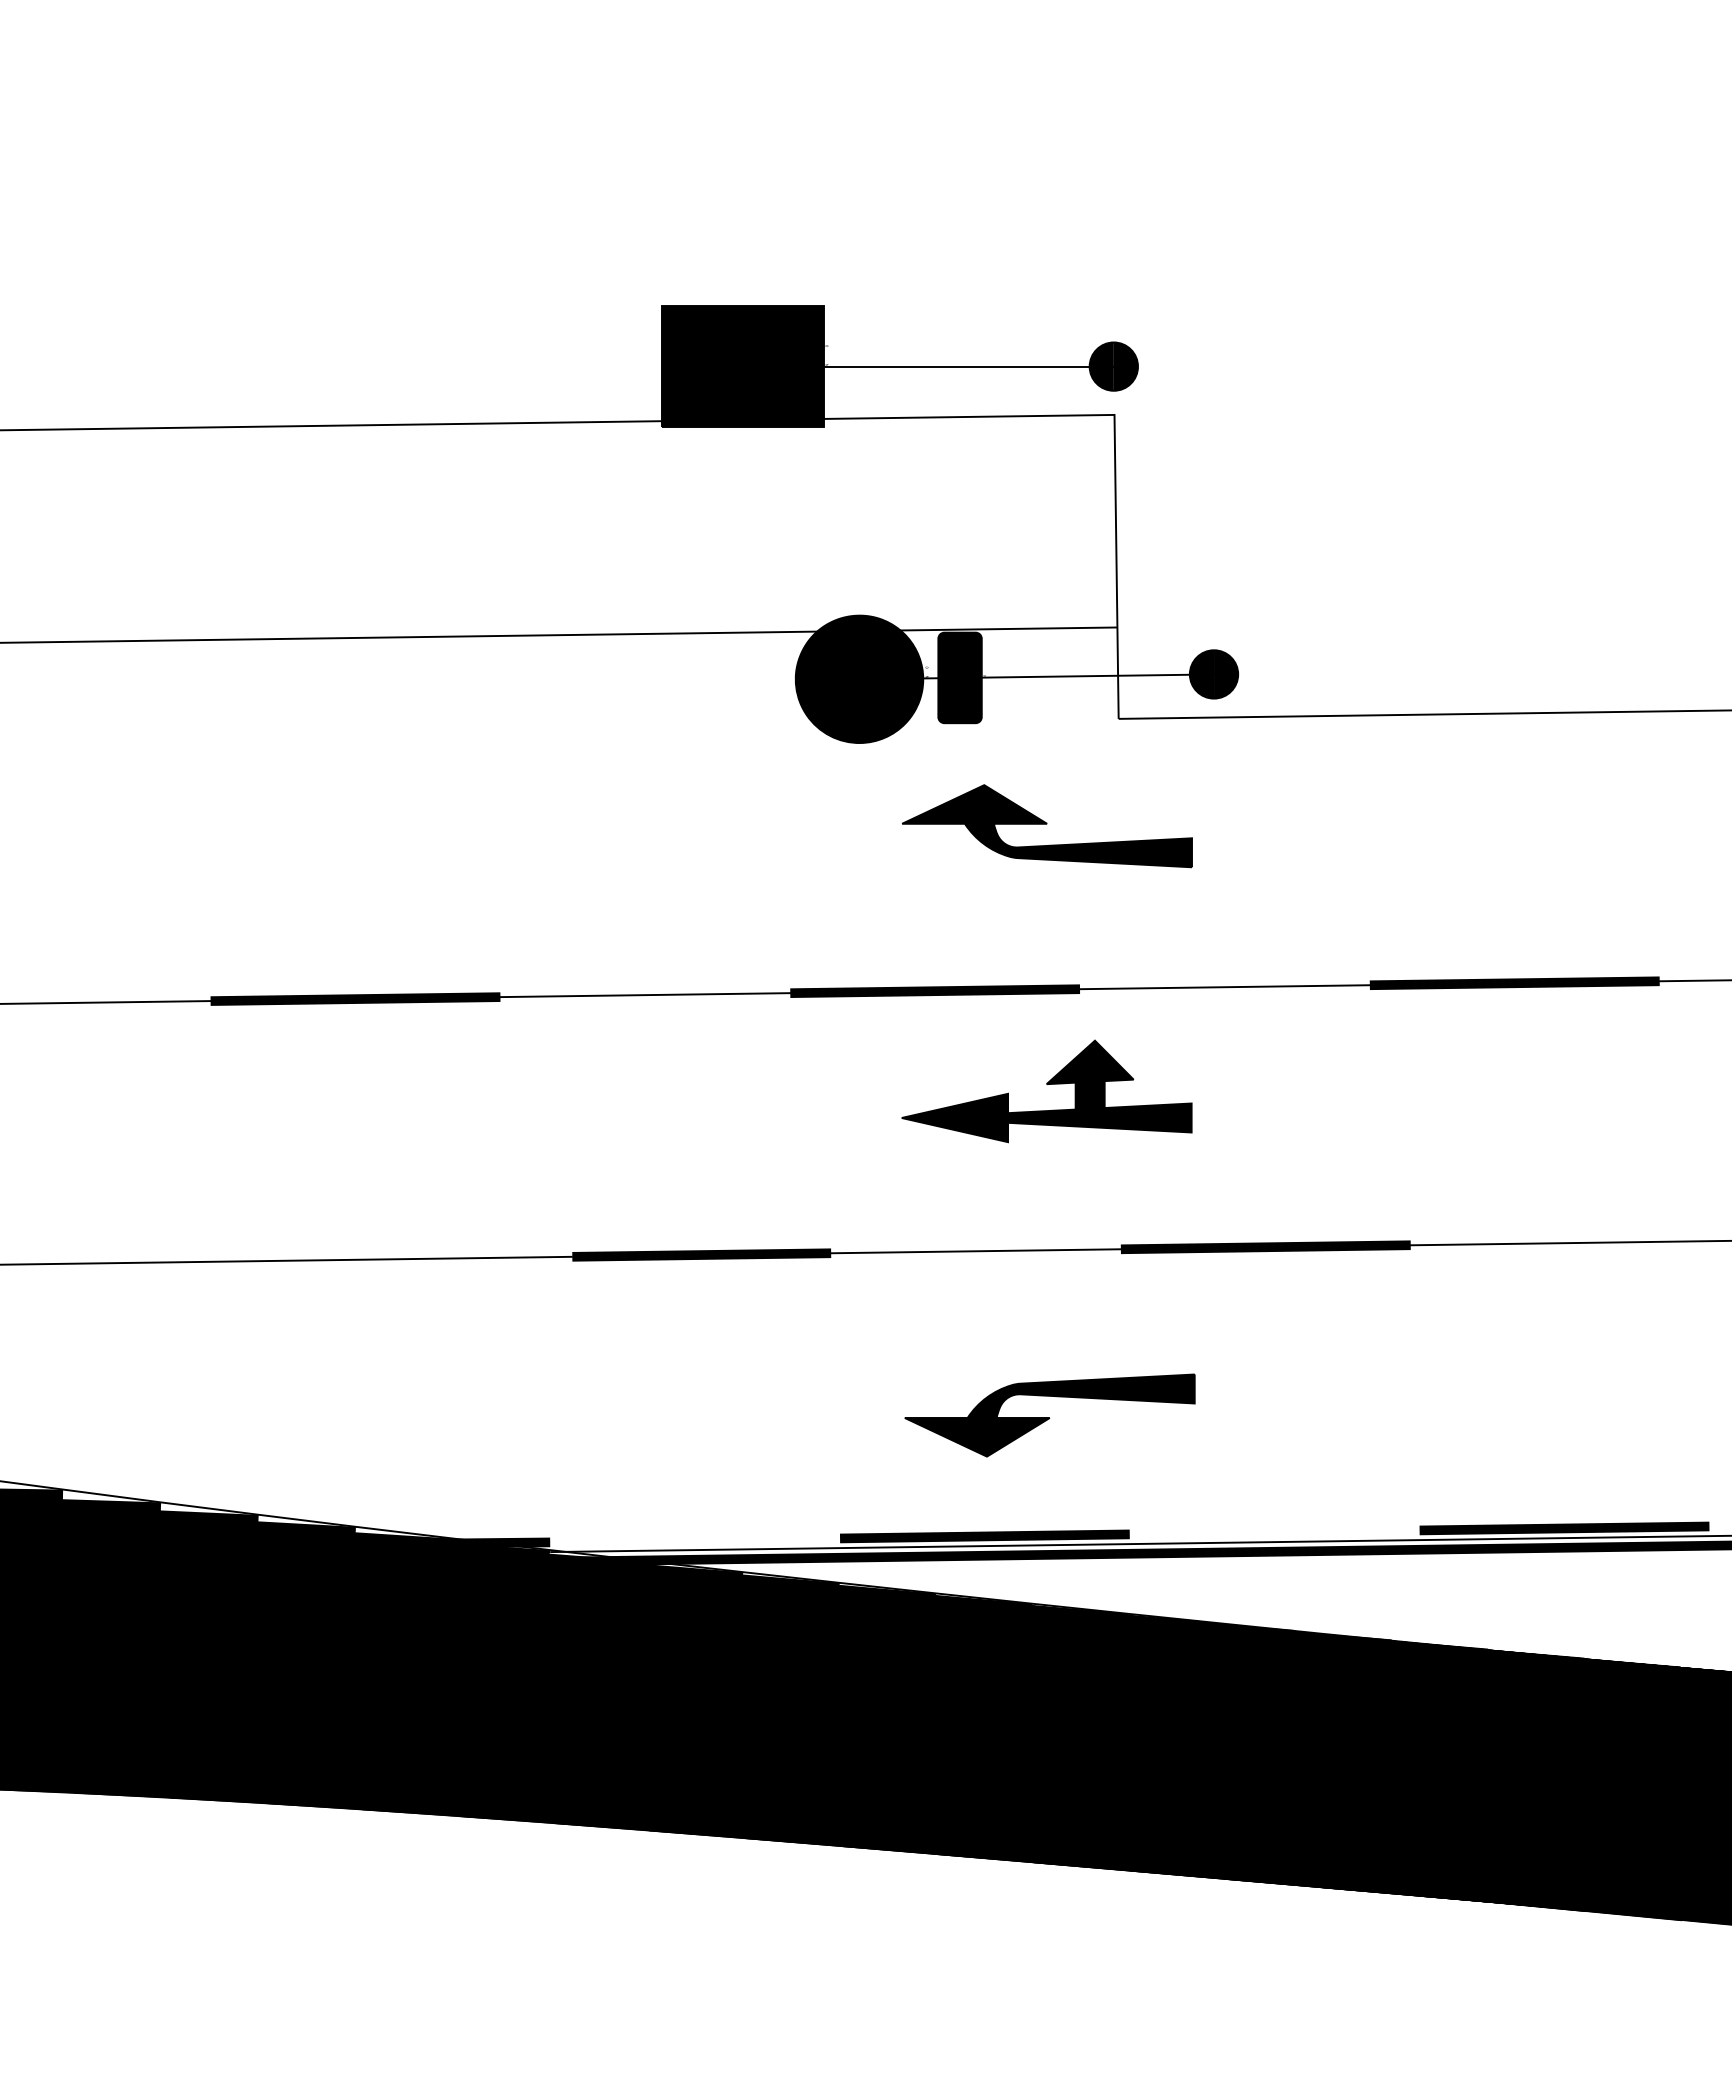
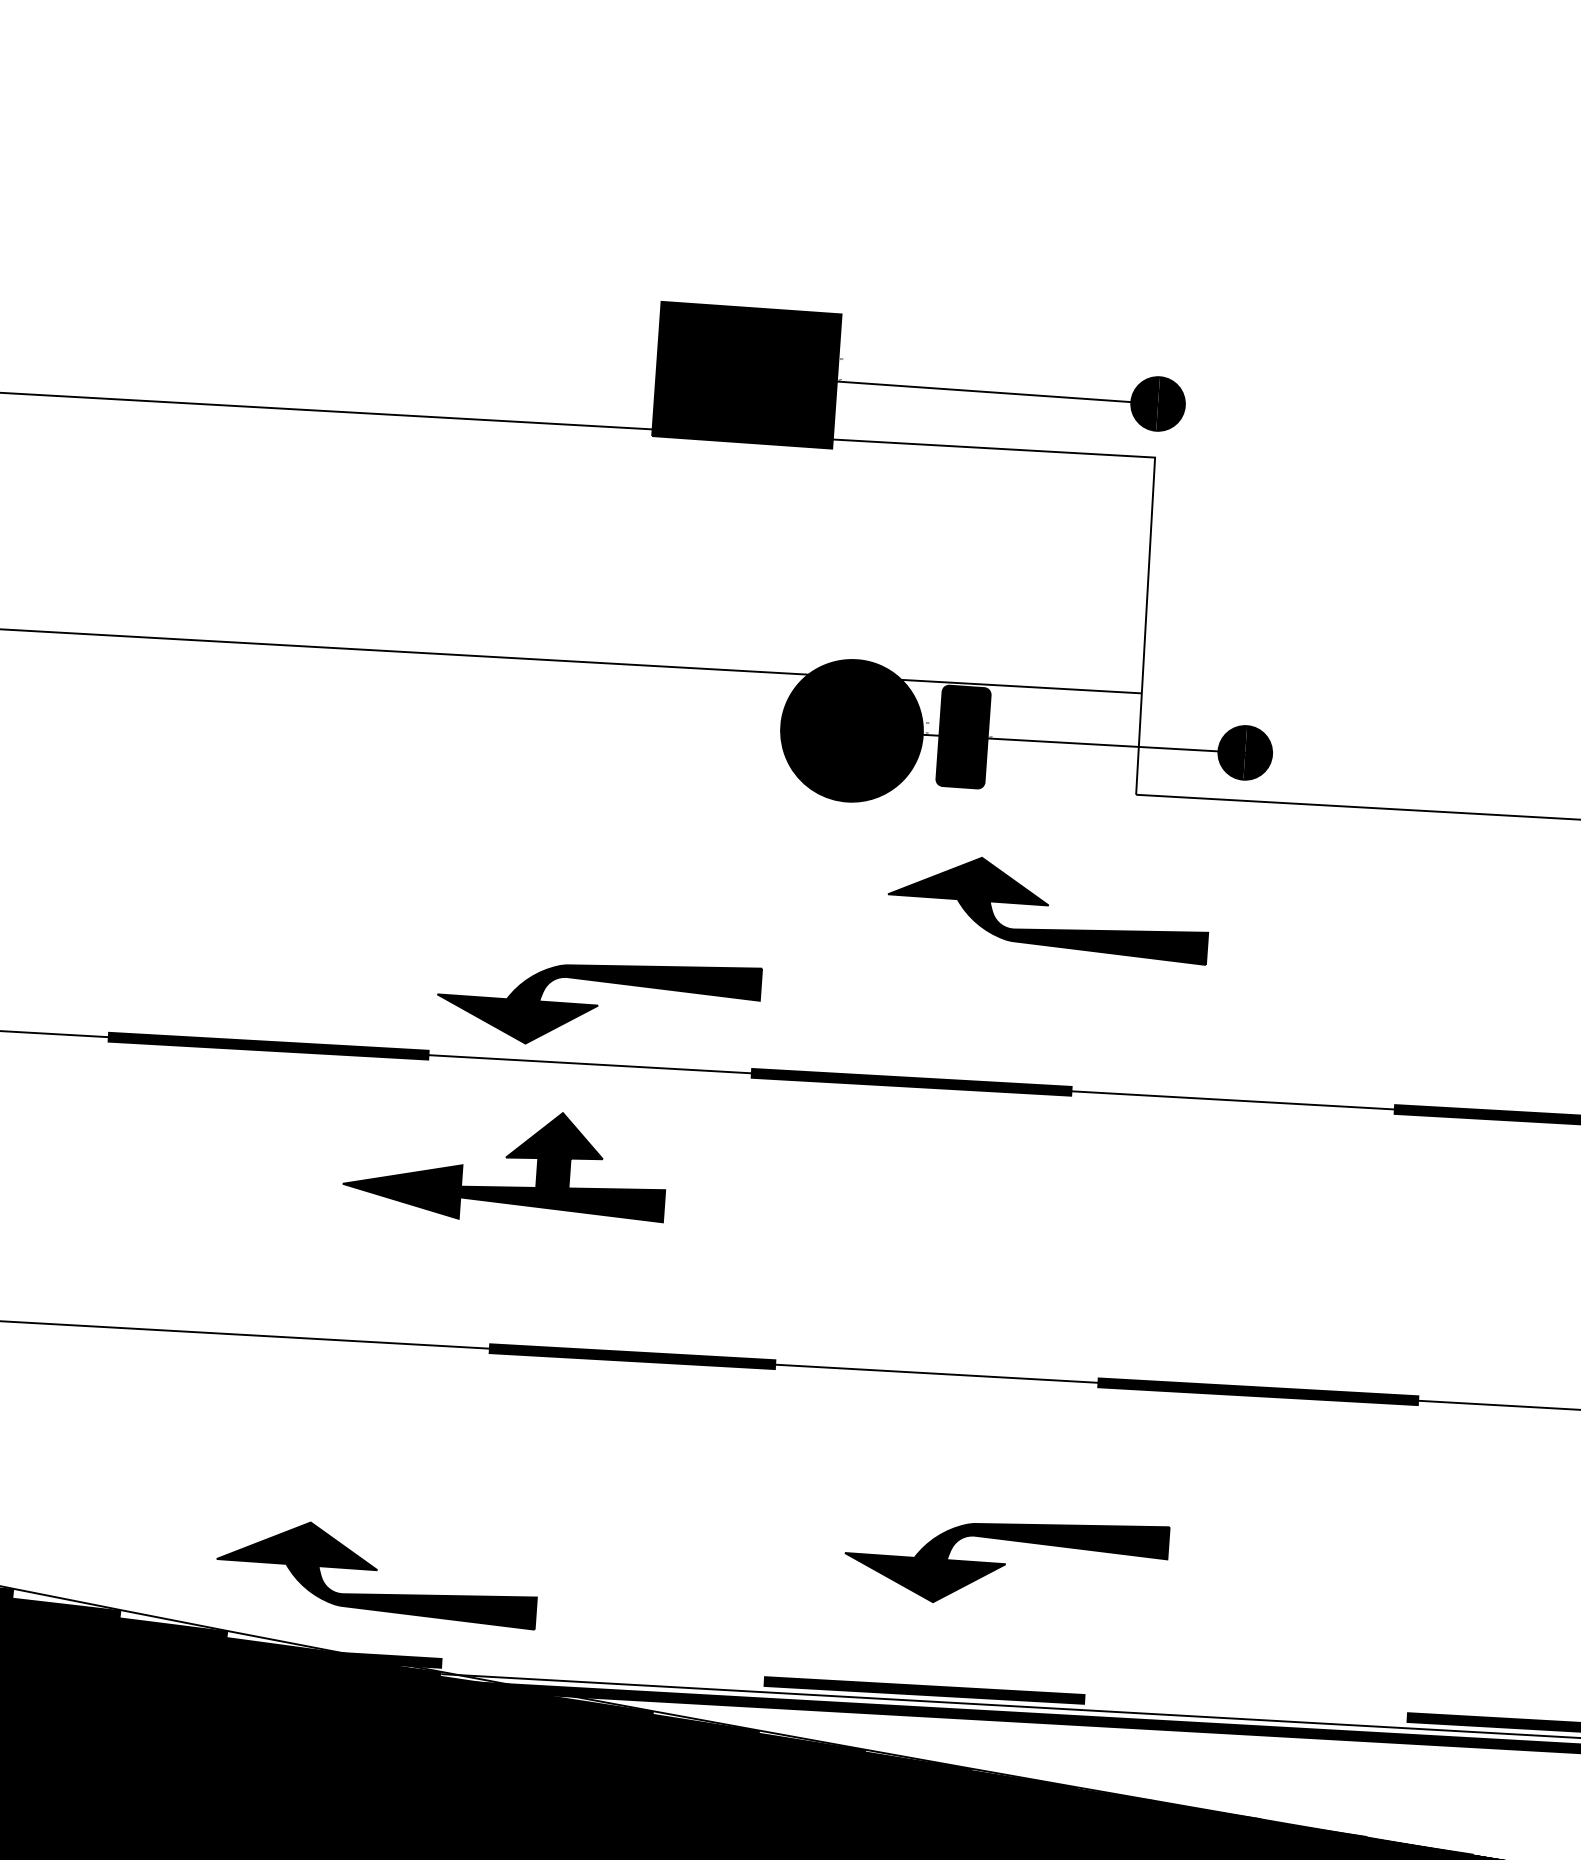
part: (648, 939) -> (597, 1002), added
part: (1046, 1084) -> (505, 1157), moved
part: (485, 1465) -> (376, 1573), added

